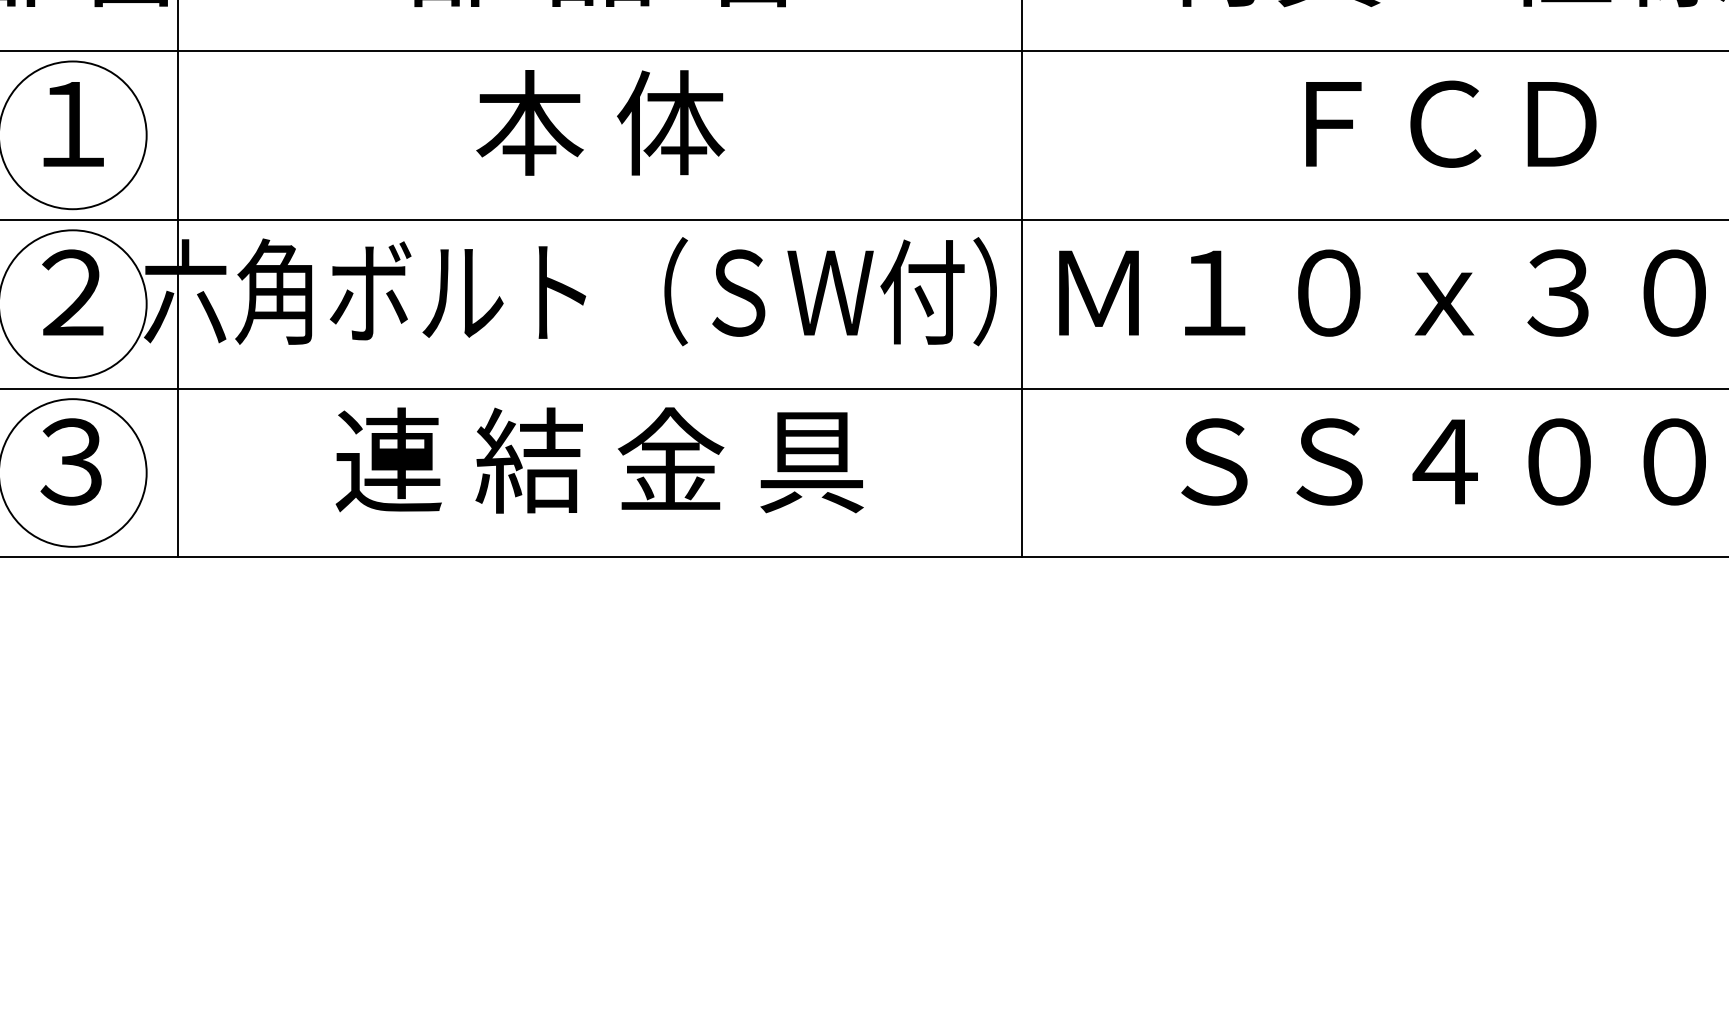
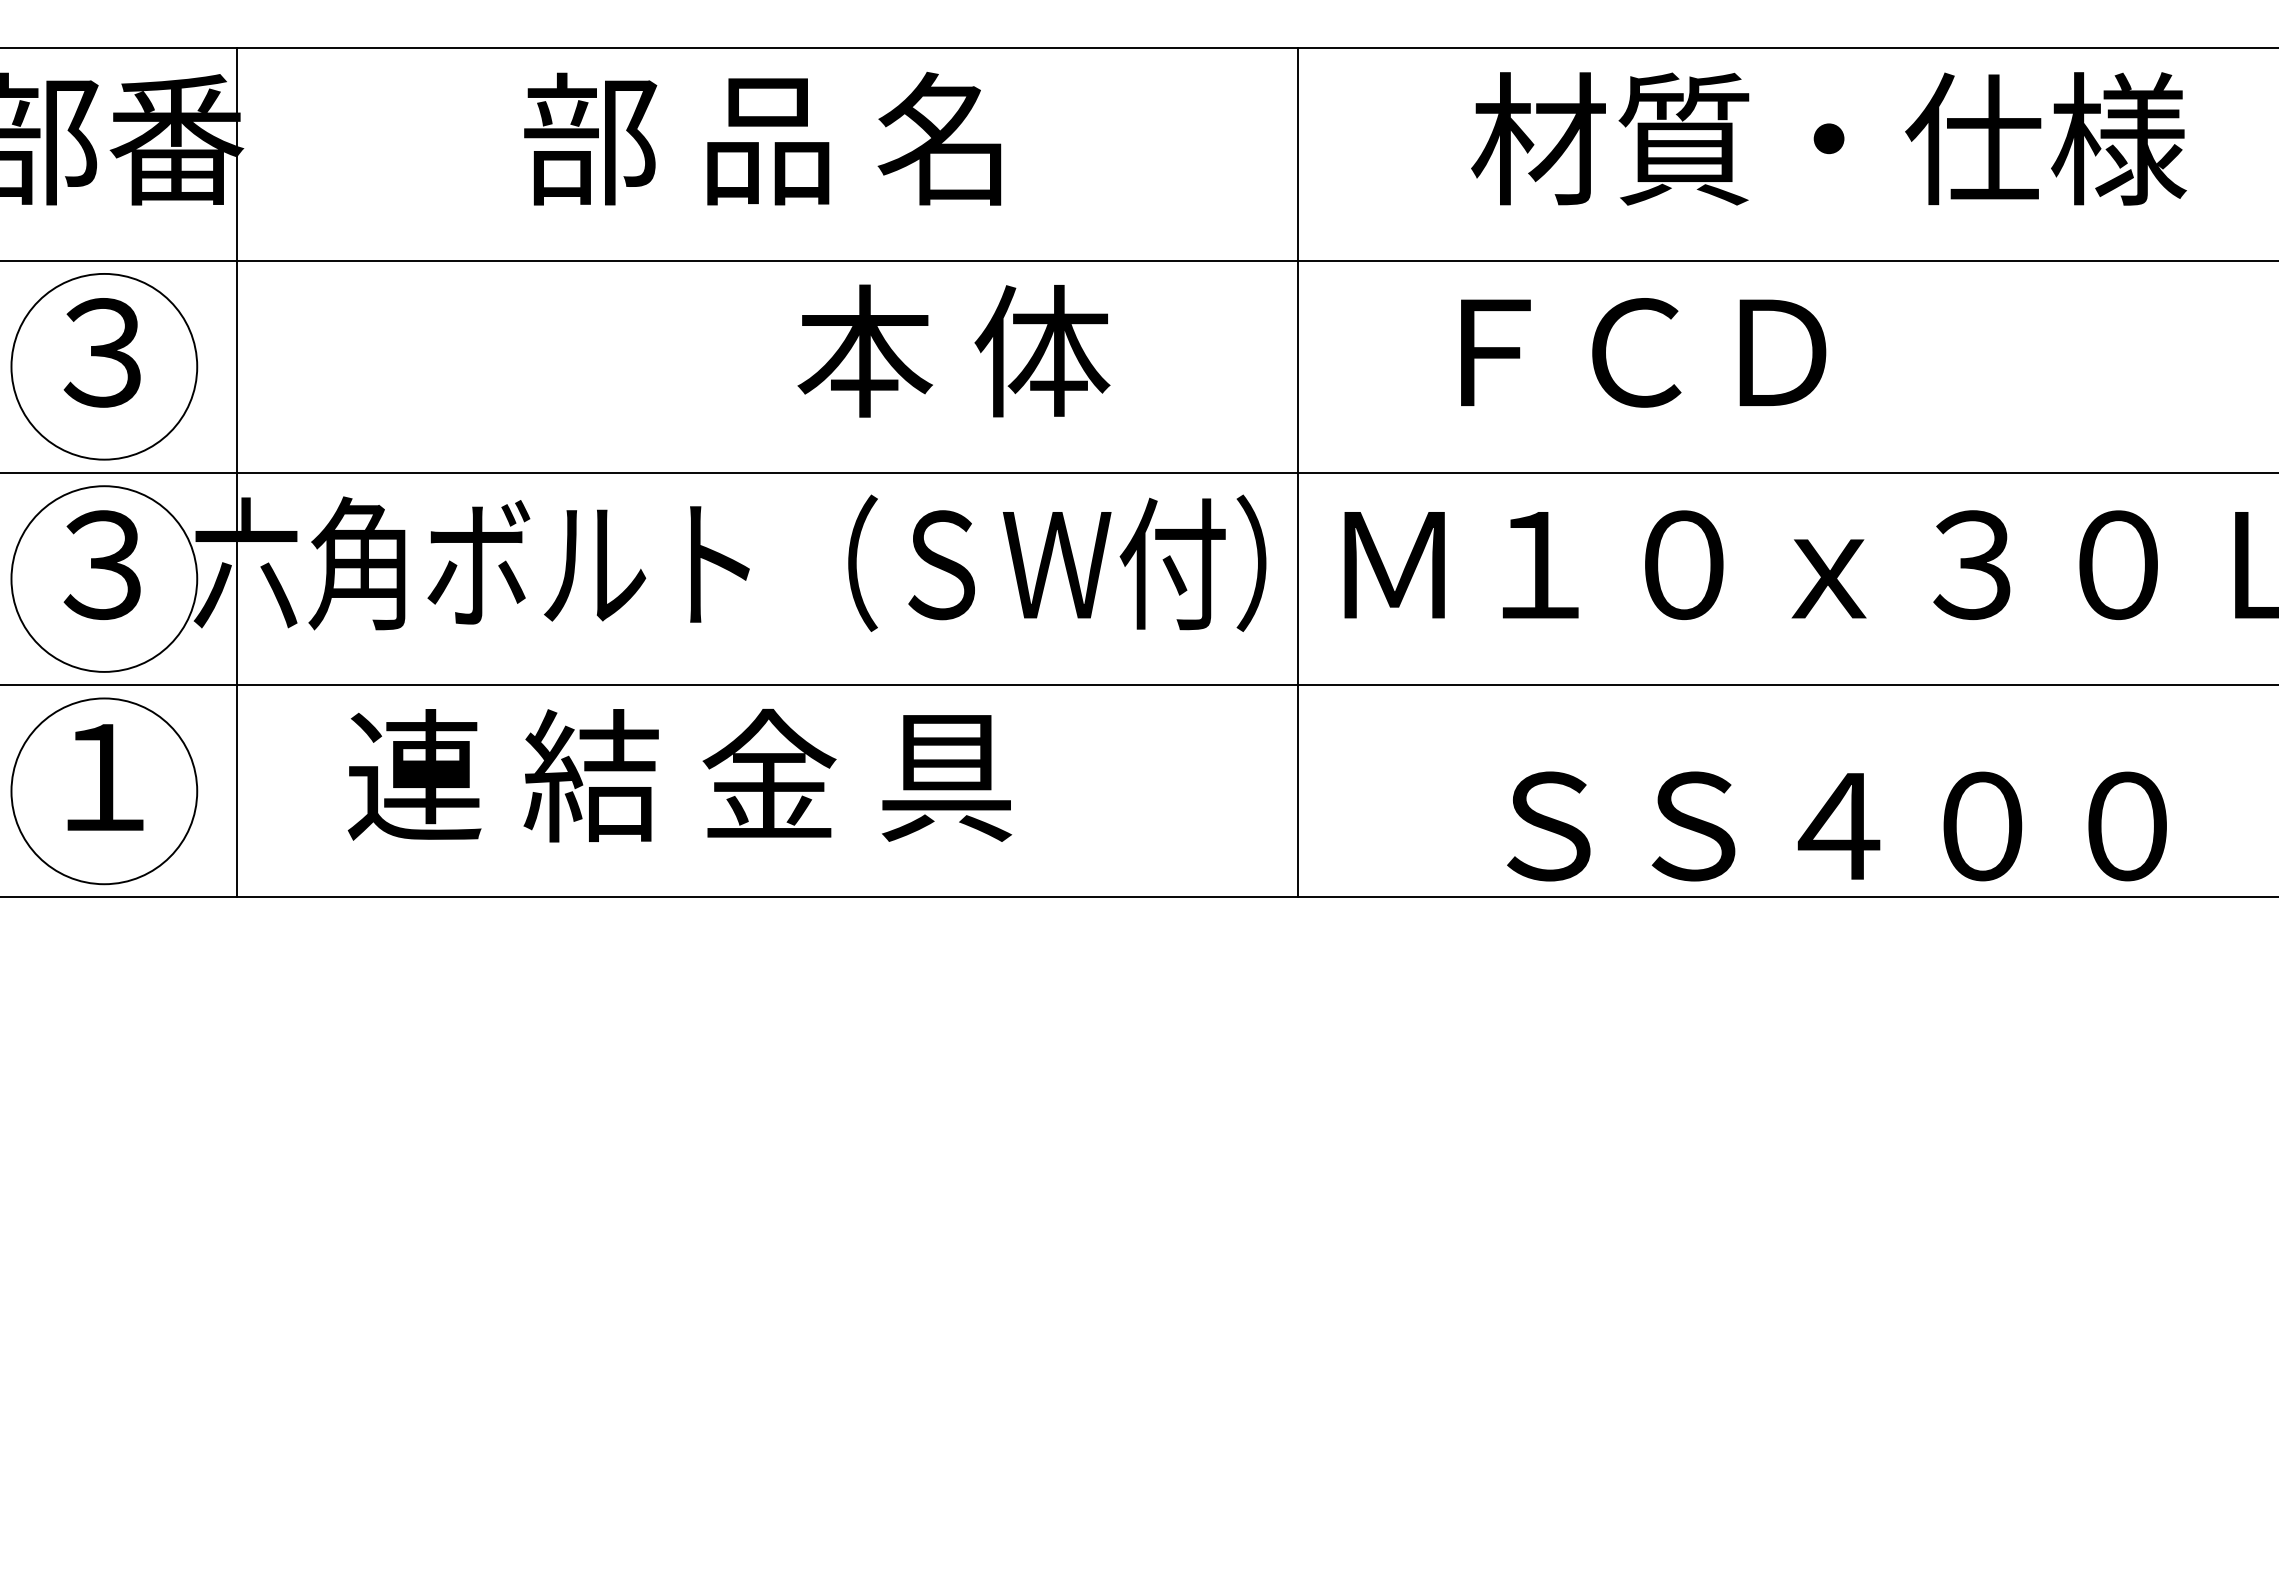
text: (600, 122) -> (953, 350), moved
text: (72, 123) -> (103, 352), １ -> ３
text: (1451, 123) -> (1643, 352), moved
text: (71, 293) -> (102, 565), ２ -> ３
text: (599, 460) -> (679, 775), moved
text: (72, 461) -> (103, 777), ３ -> １
text: (1443, 461) -> (1836, 826), moved

